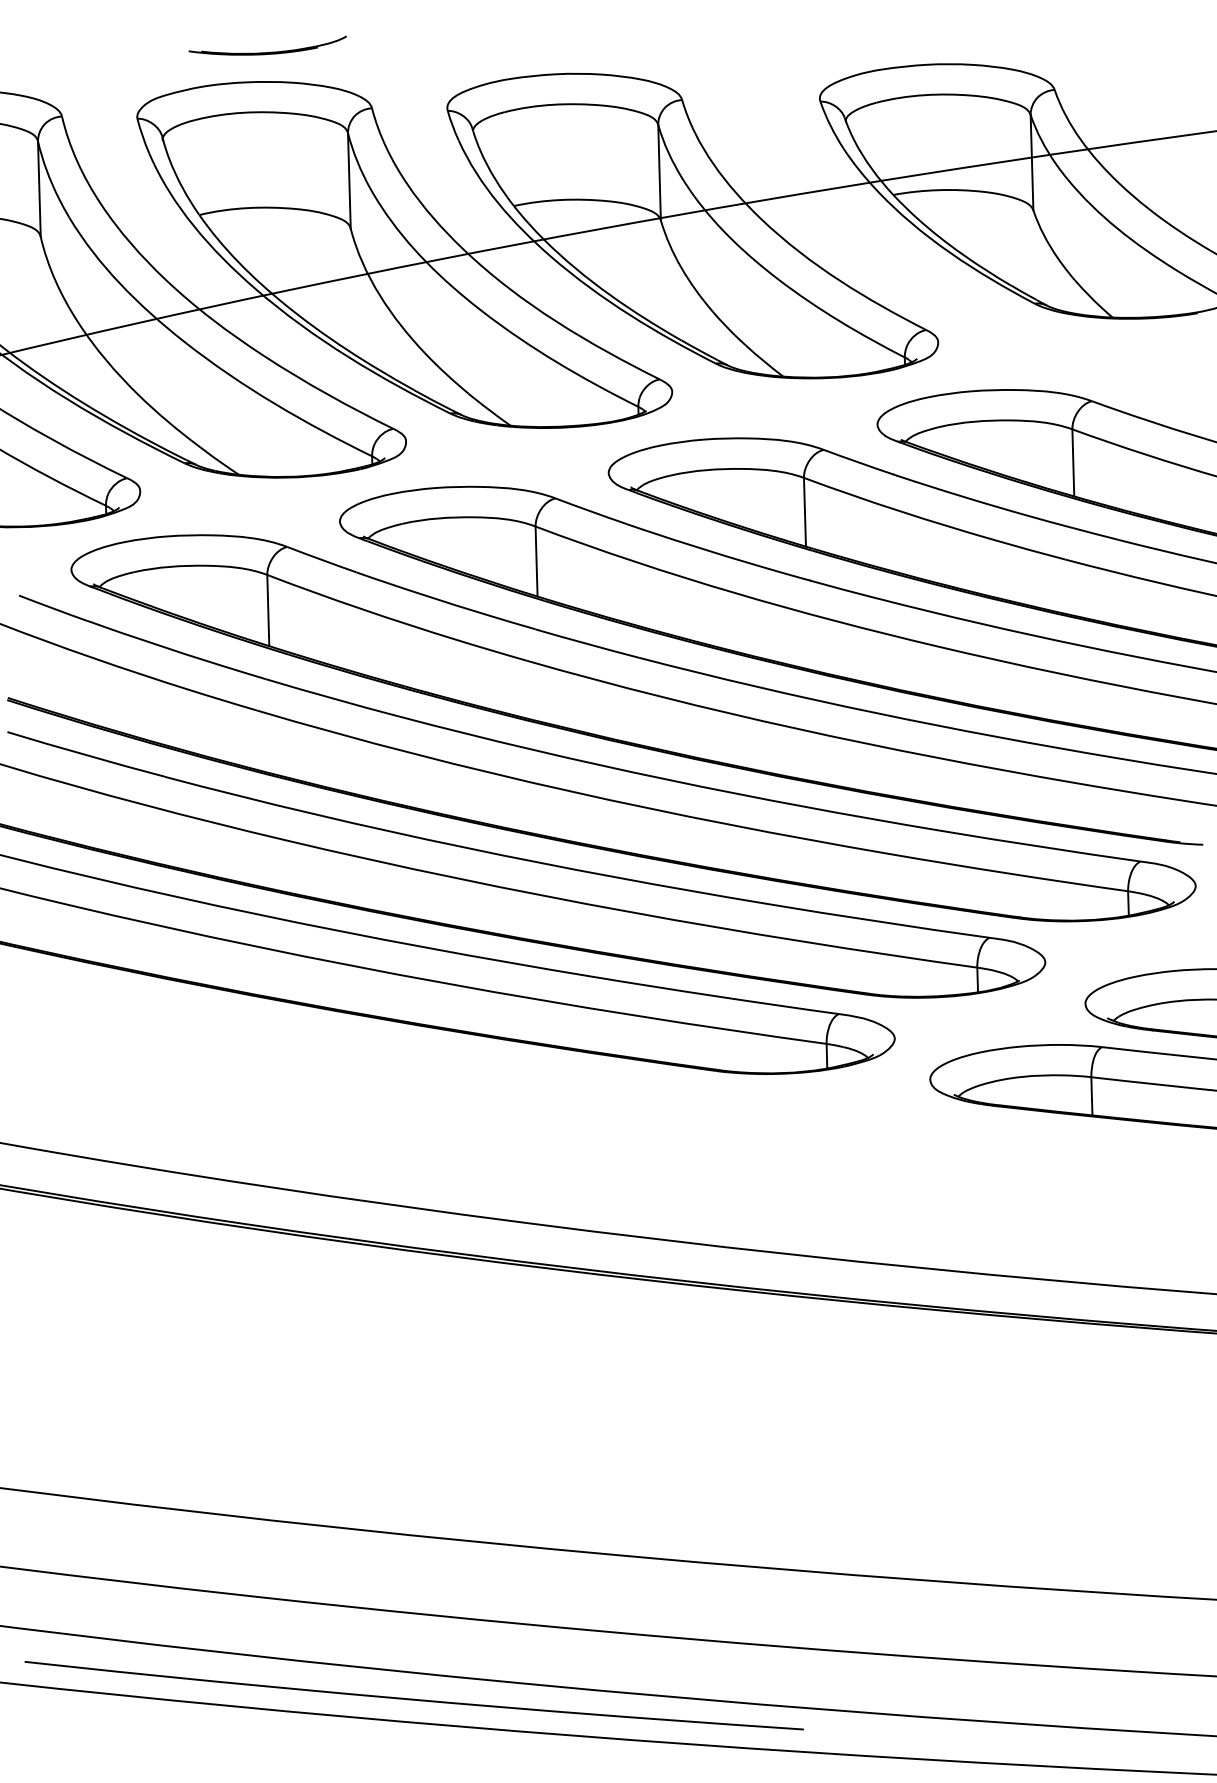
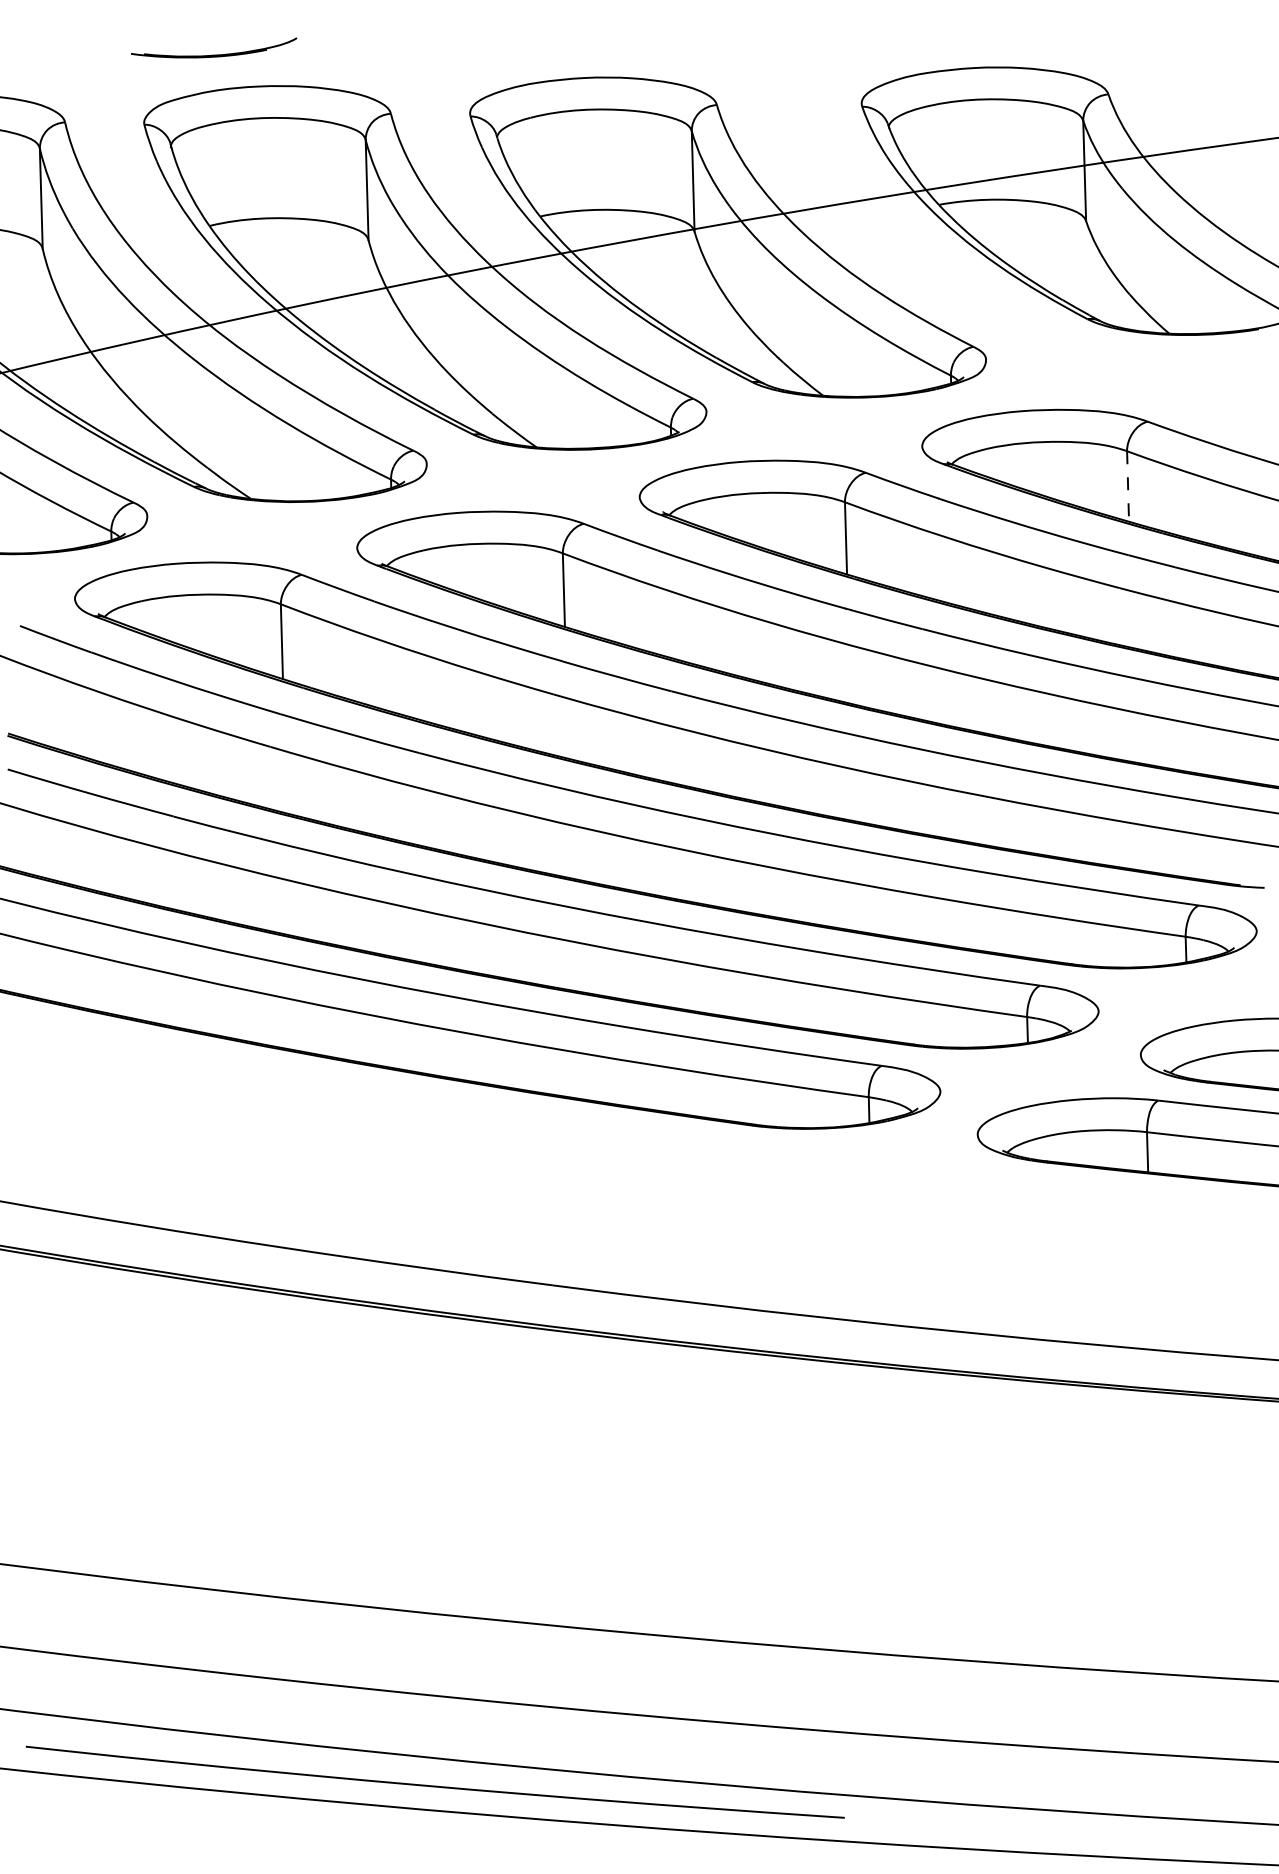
part: (270, 51) -> (216, 54), moved
line: (1073, 463) -> (1128, 487), solid -> dashed

